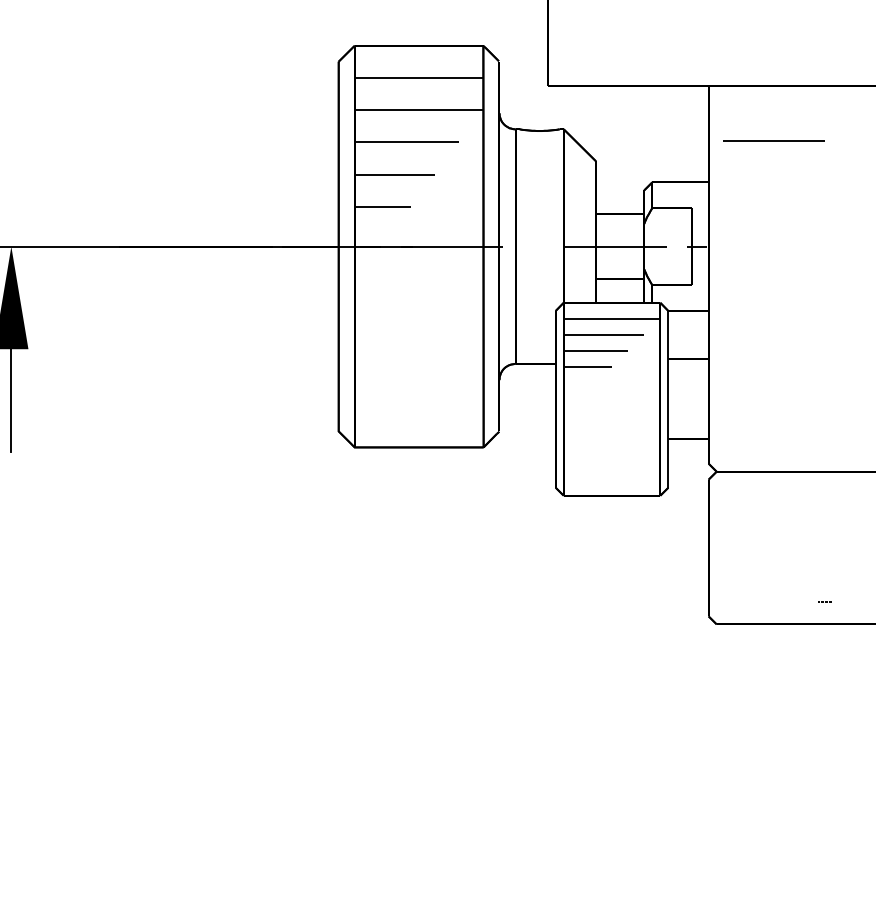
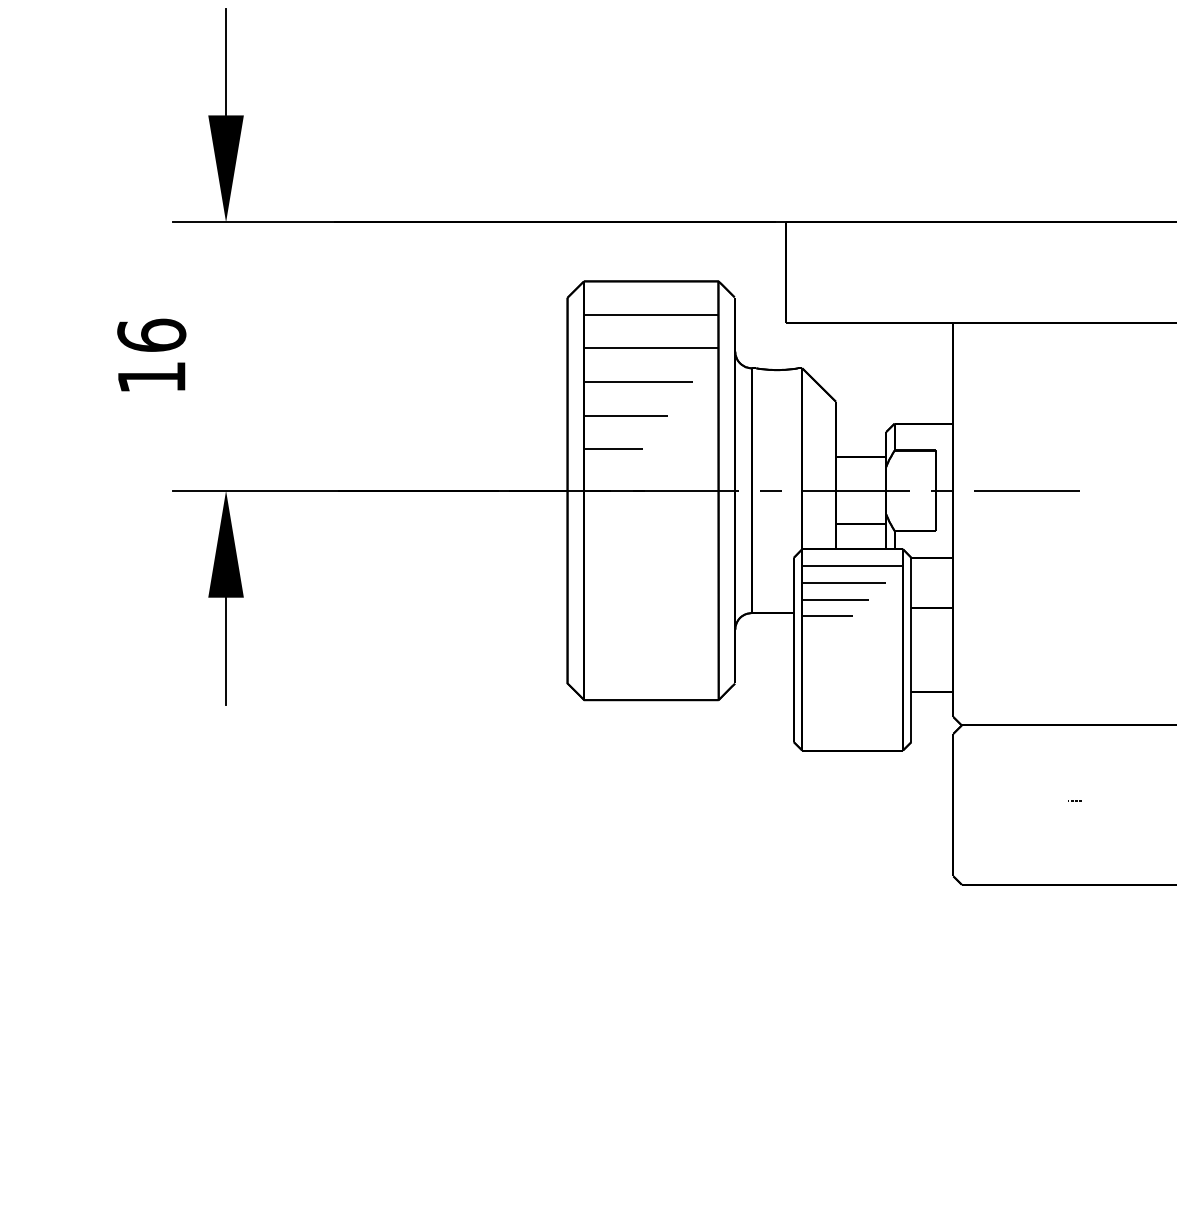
line: (773, 140) -> (1026, 490), moved
line: (533, 246) -> (770, 490), added
line: (823, 601) -> (1073, 800), moved

